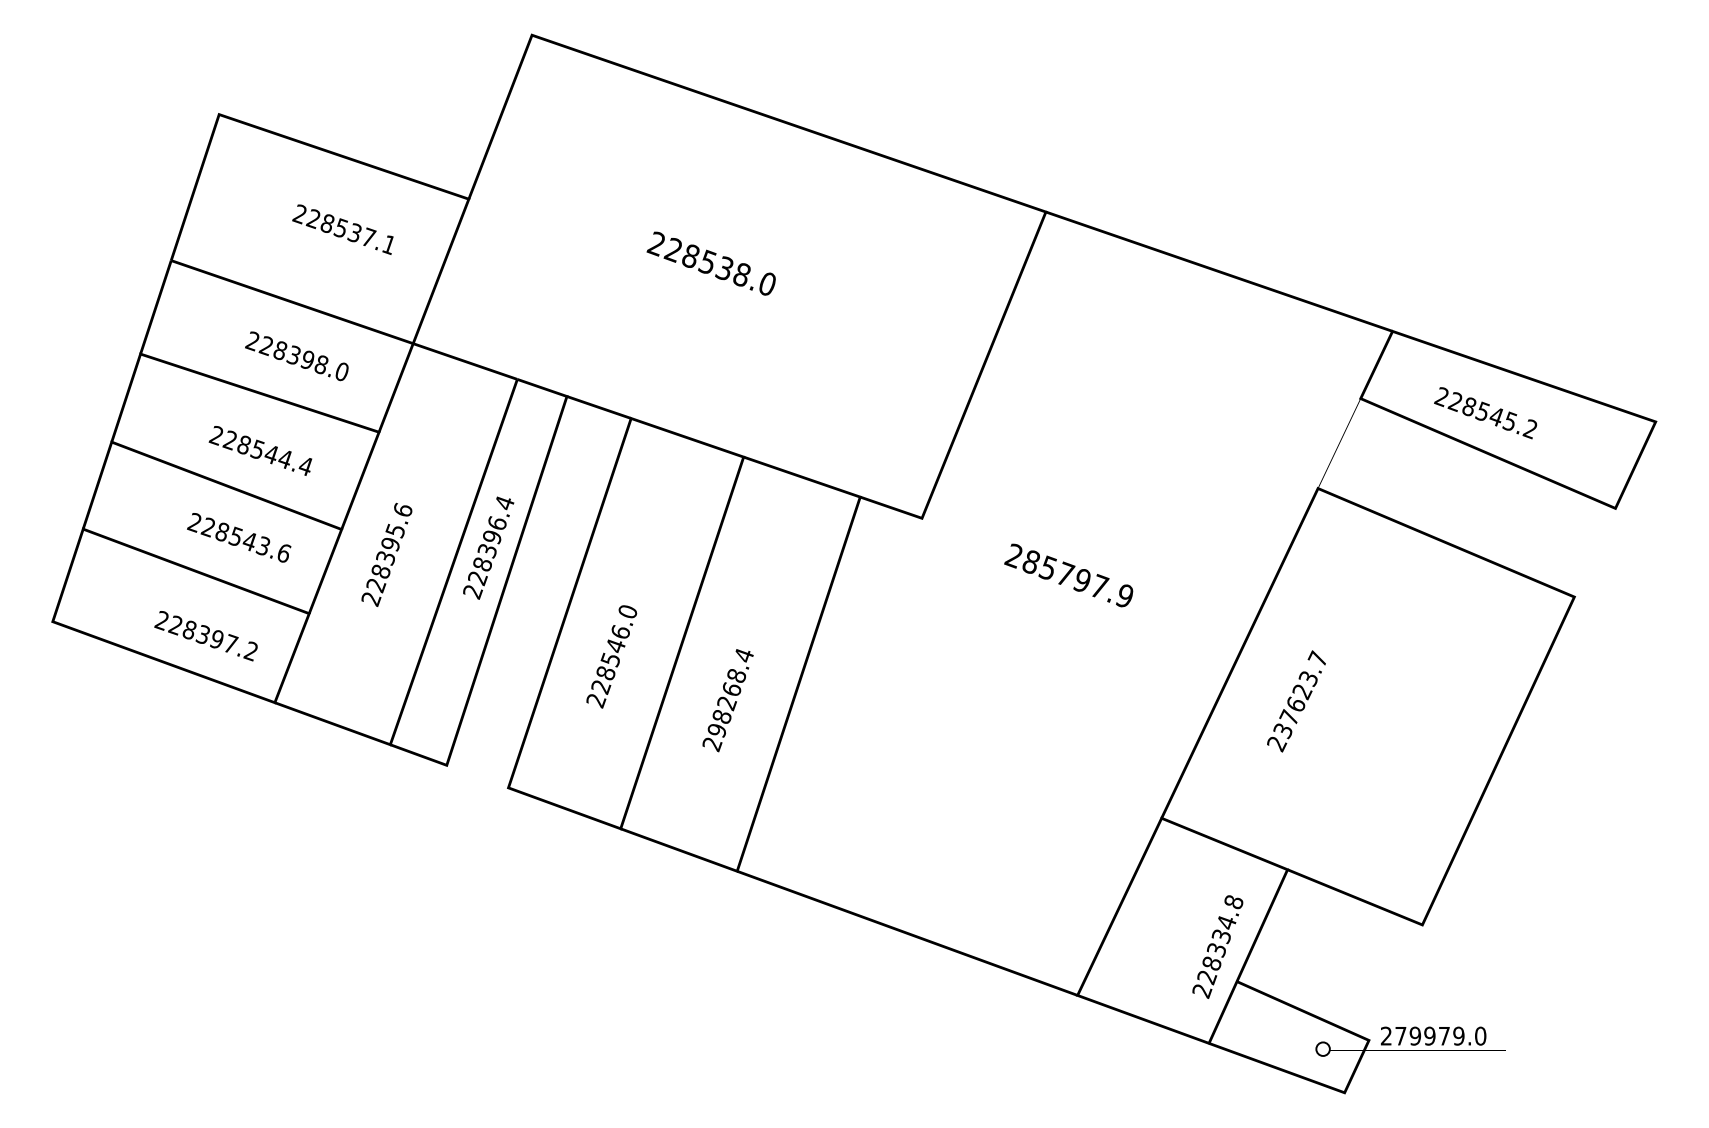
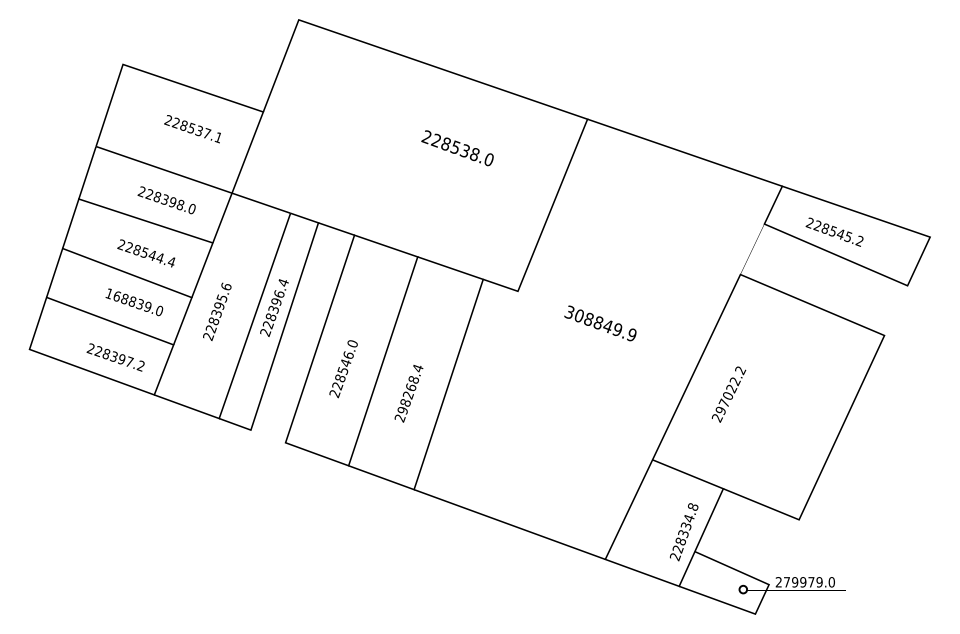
text: (711, 264) -> (457, 148), moved
text: (239, 538) -> (134, 302), 228543.6 -> 168839.0
text: (1056, 572) -> (593, 321), 285797.9 -> 308849.9
text: (1300, 694) -> (730, 390), 237623.7 -> 297022.2

